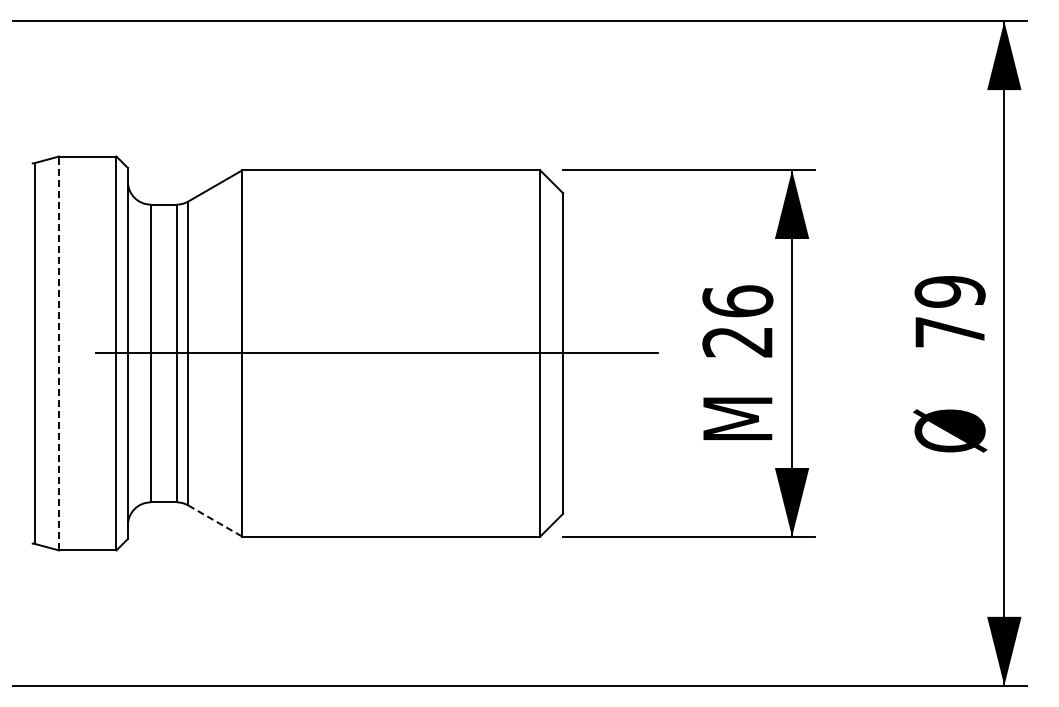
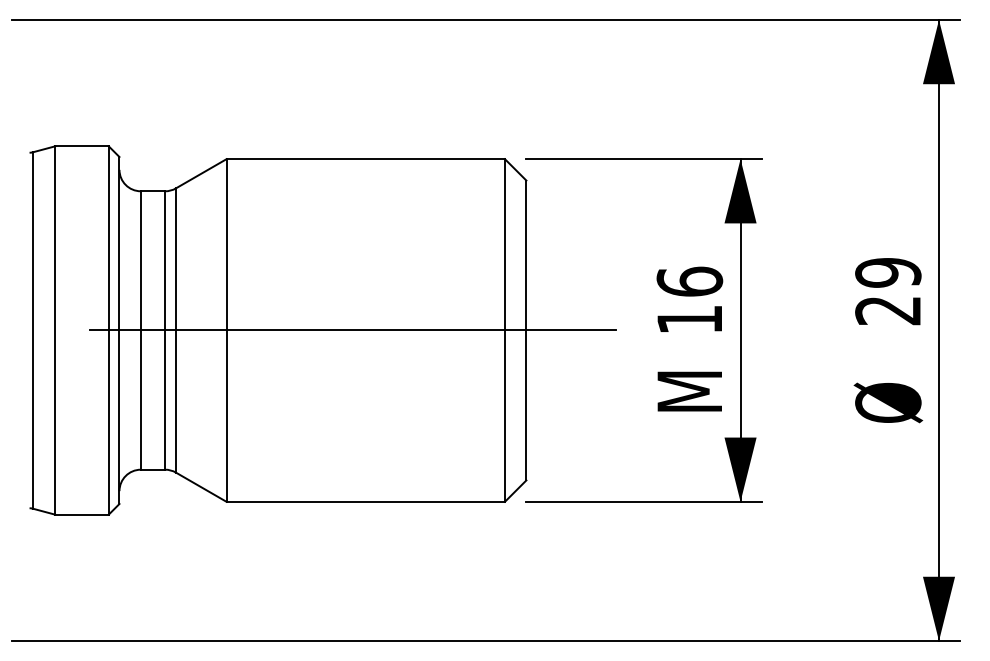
text: (949, 332) -> (887, 310), 79 -> 29
text: (737, 342) -> (689, 320), 26 -> 16
line: (59, 353) -> (55, 330), dashed -> solid
line: (215, 521) -> (201, 487), dashed -> solid

